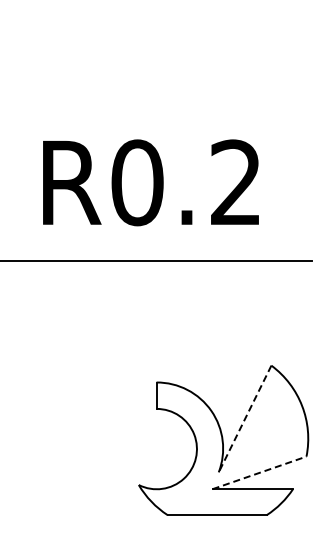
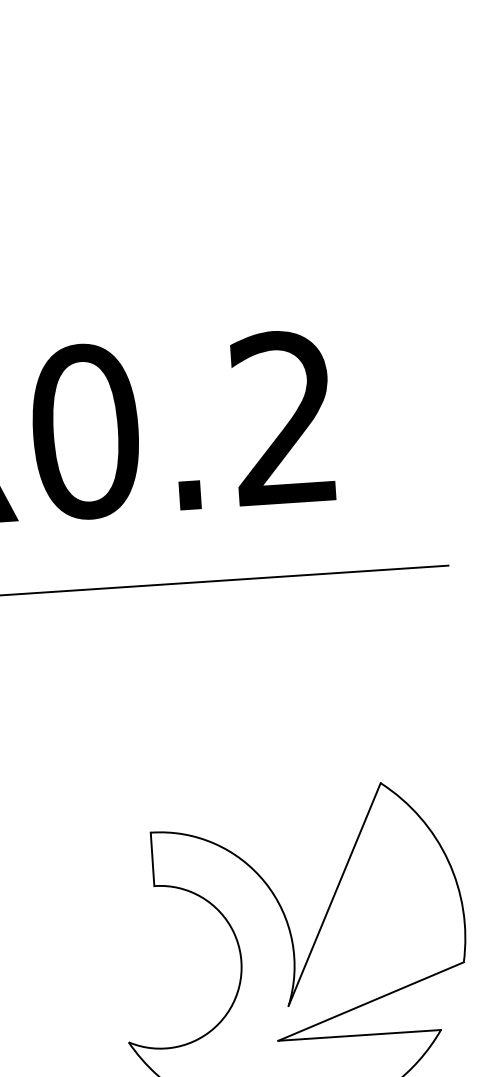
line: (245, 419) -> (335, 895), dashed -> solid
line: (259, 472) -> (370, 1000), dashed -> solid

